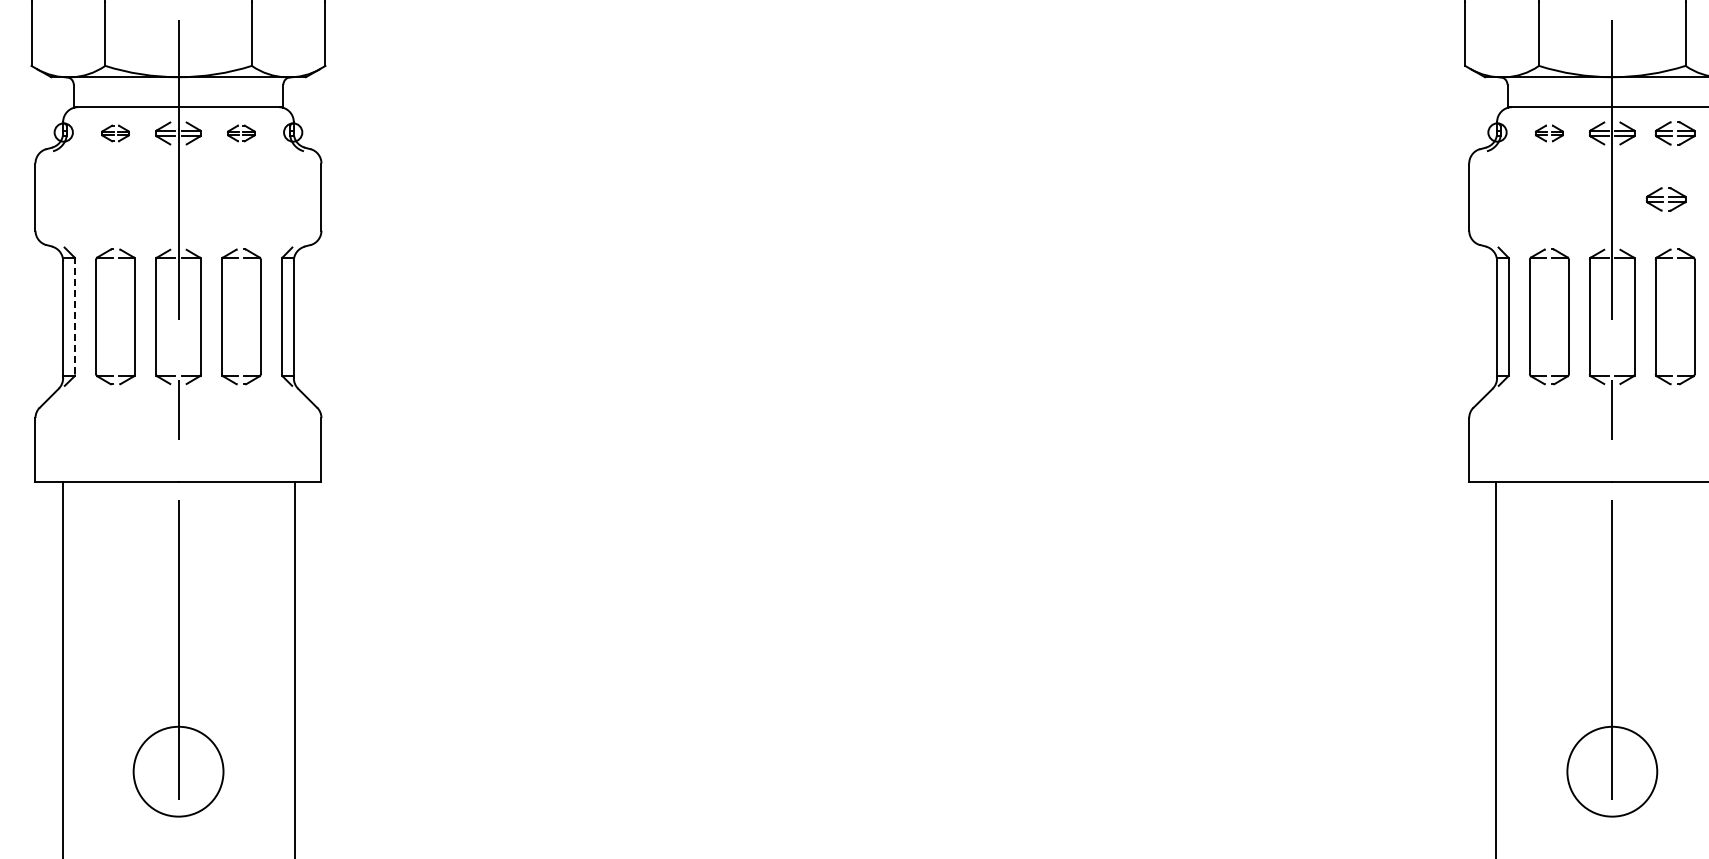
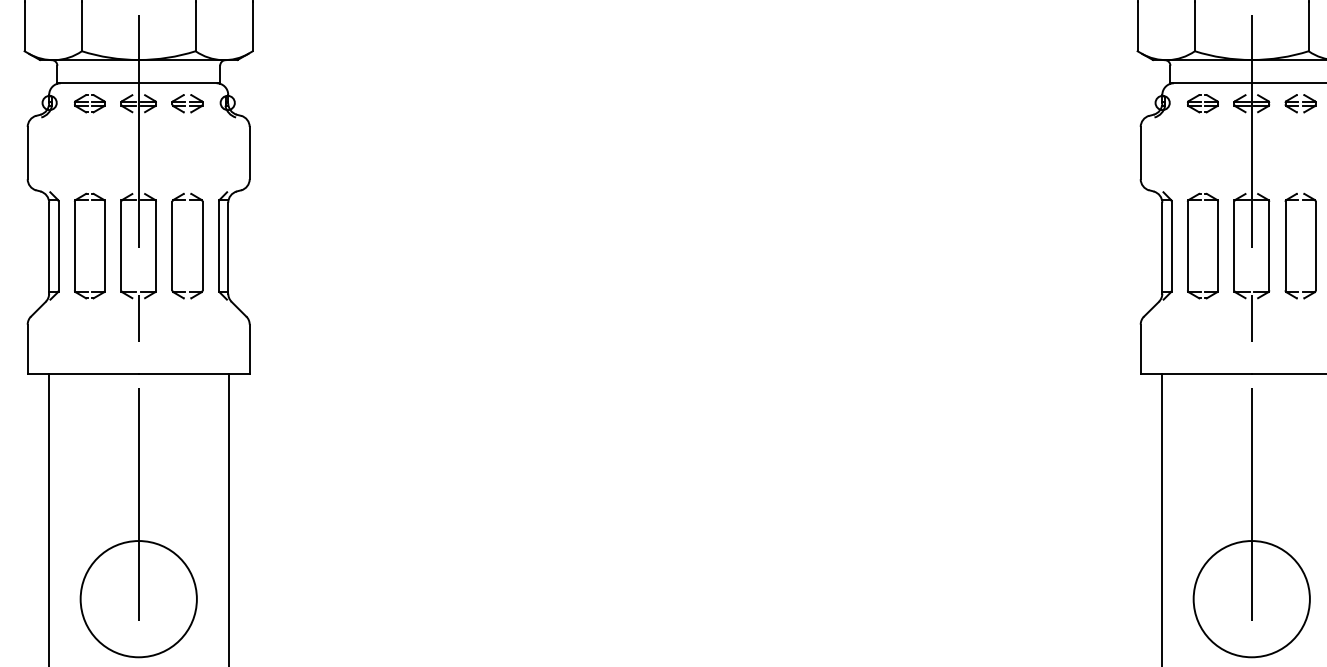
part: (115, 133) -> (89, 103), size x1.43
part: (241, 133) -> (187, 103), size x1.43
part: (1549, 133) -> (1203, 103), size x1.43
part: (1666, 199) -> (1293, 154), removed
line: (75, 316) -> (58, 245), dashed -> solid
circle: (178, 771) -> (138, 598), size x1.67
circle: (1612, 771) -> (1251, 598), size x1.67

